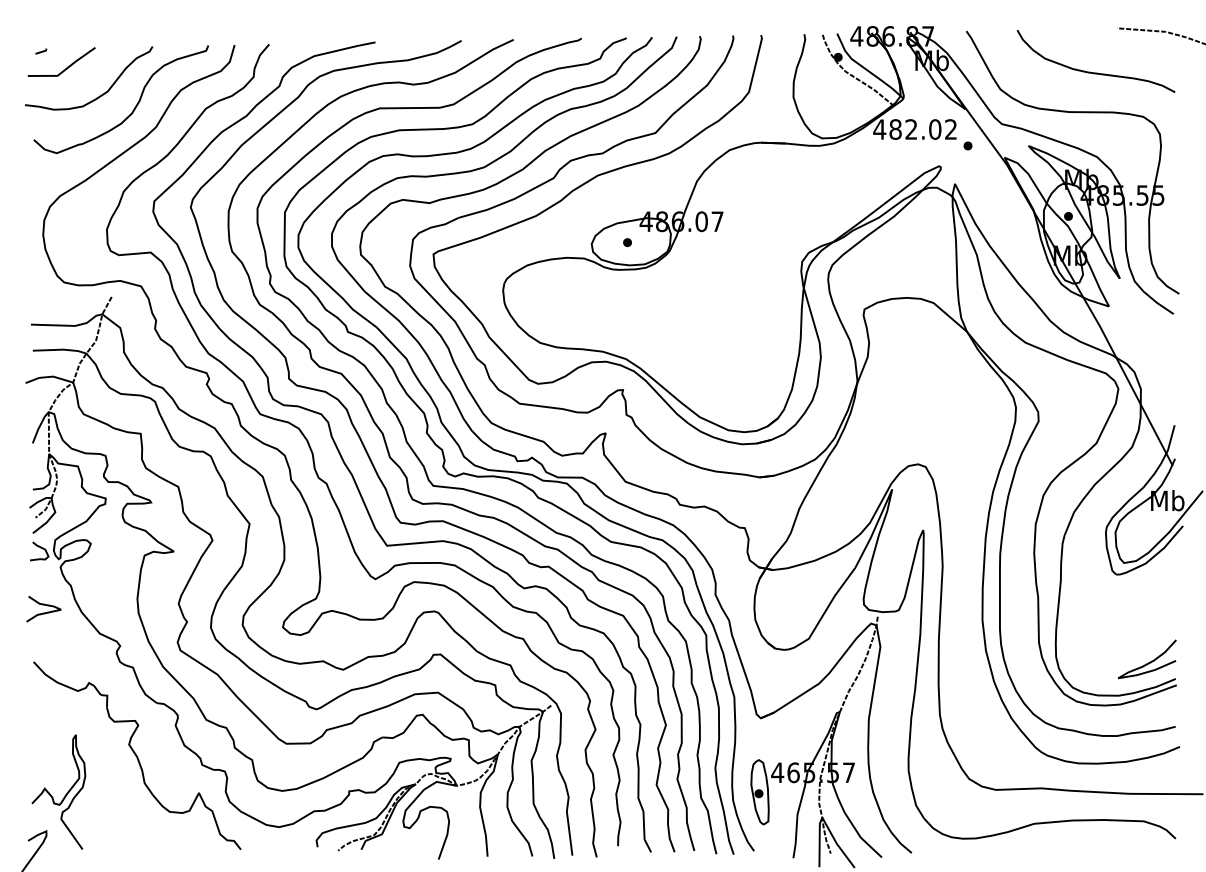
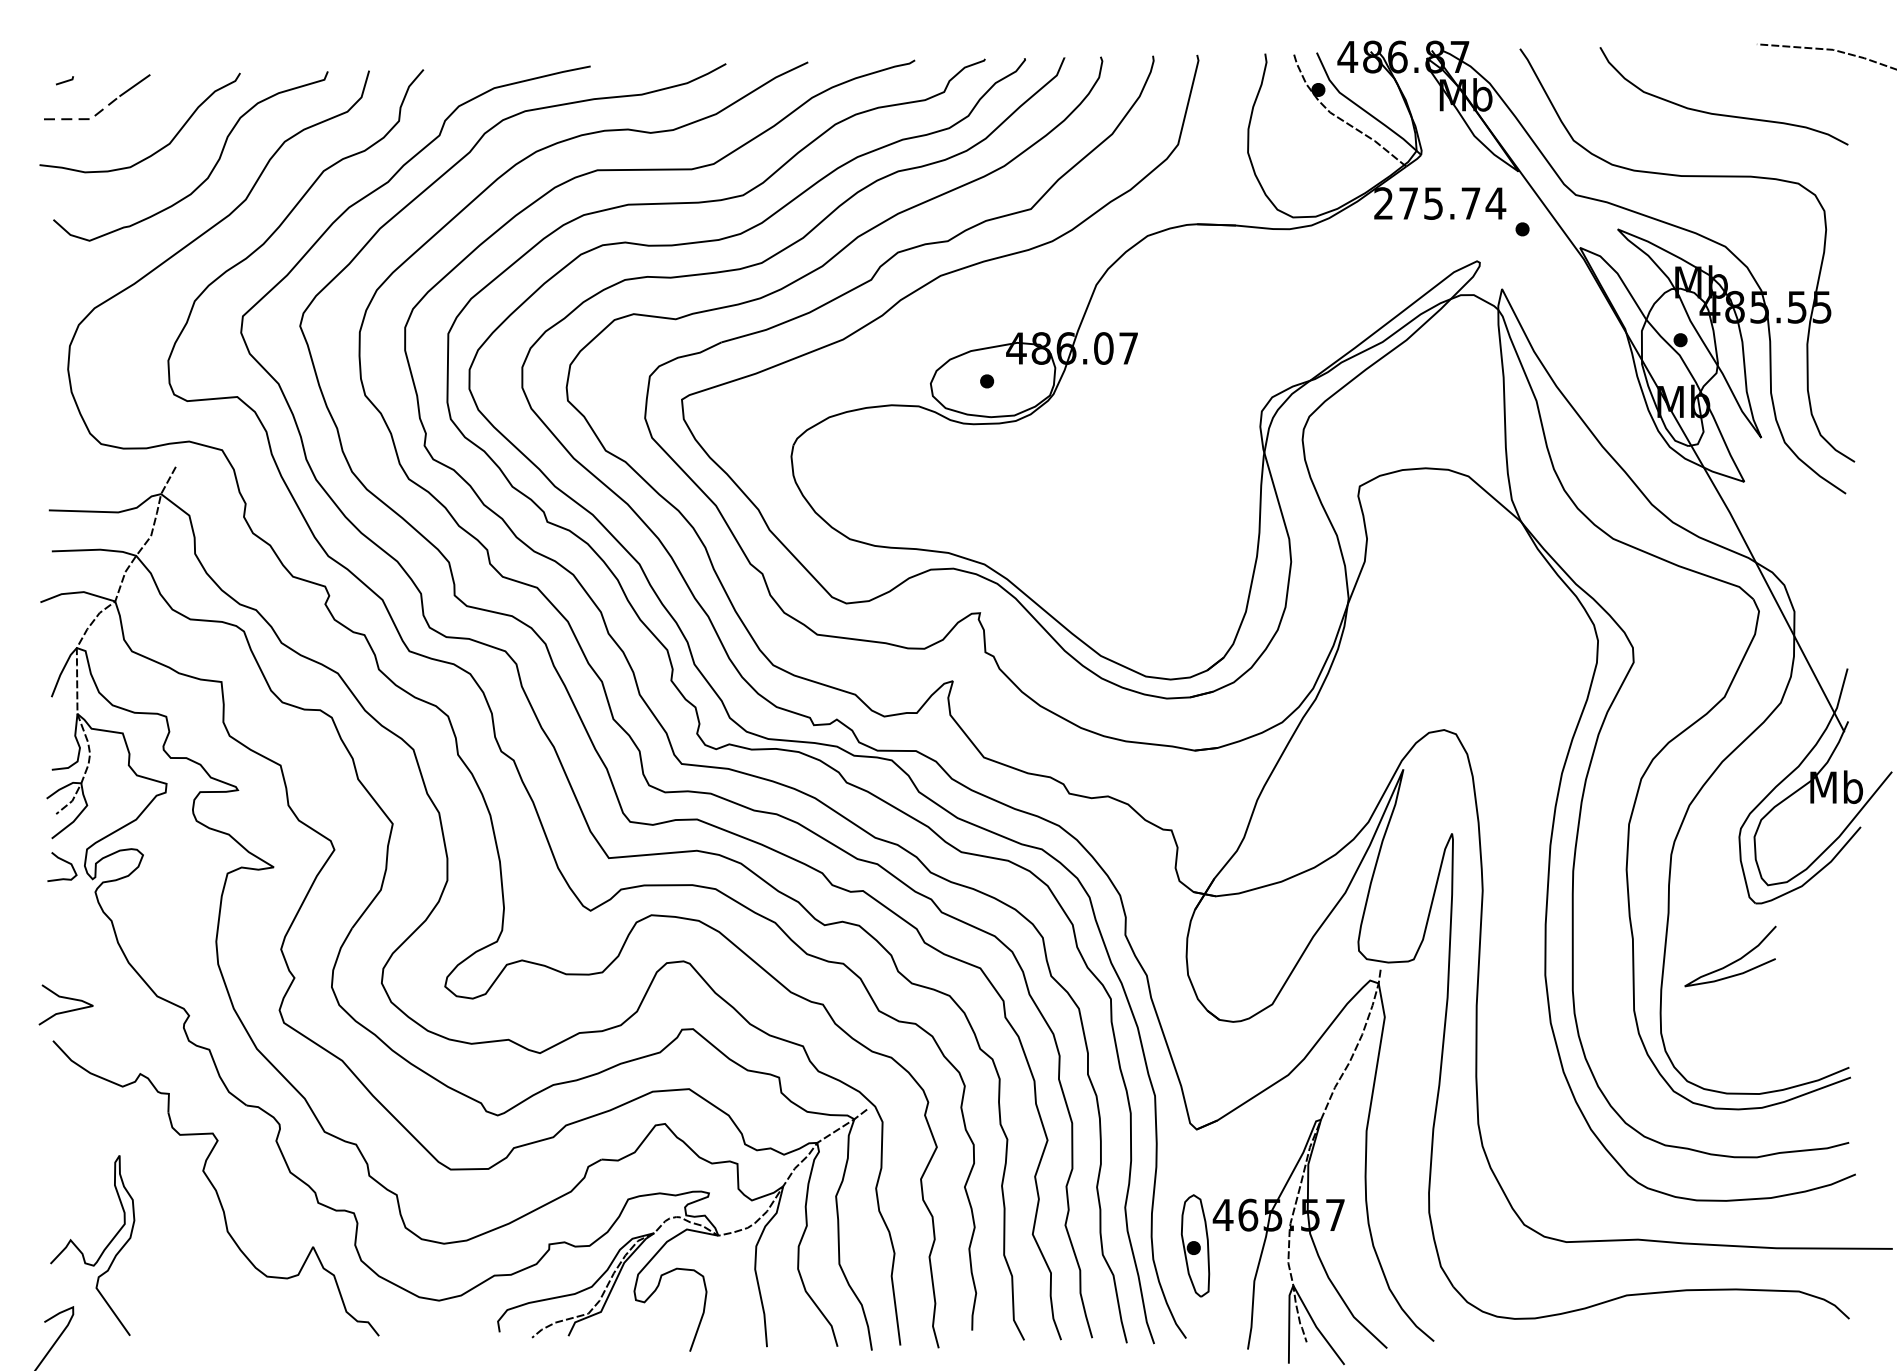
line: (55, 75) -> (87, 118), solid -> dashed
text: (915, 129) -> (1439, 203), 482.02 -> 275.74
curve: (43, 612) -> (65, 1010), moved
curve: (1149, 661) -> (1734, 959), moved

